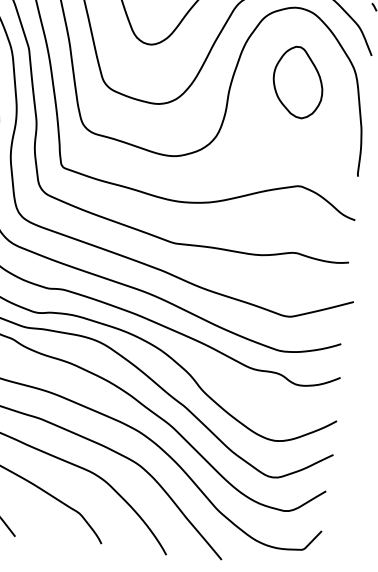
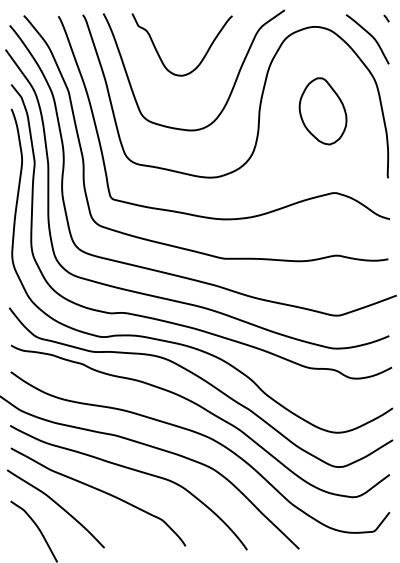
part: (297, 82) -> (322, 111), moved

